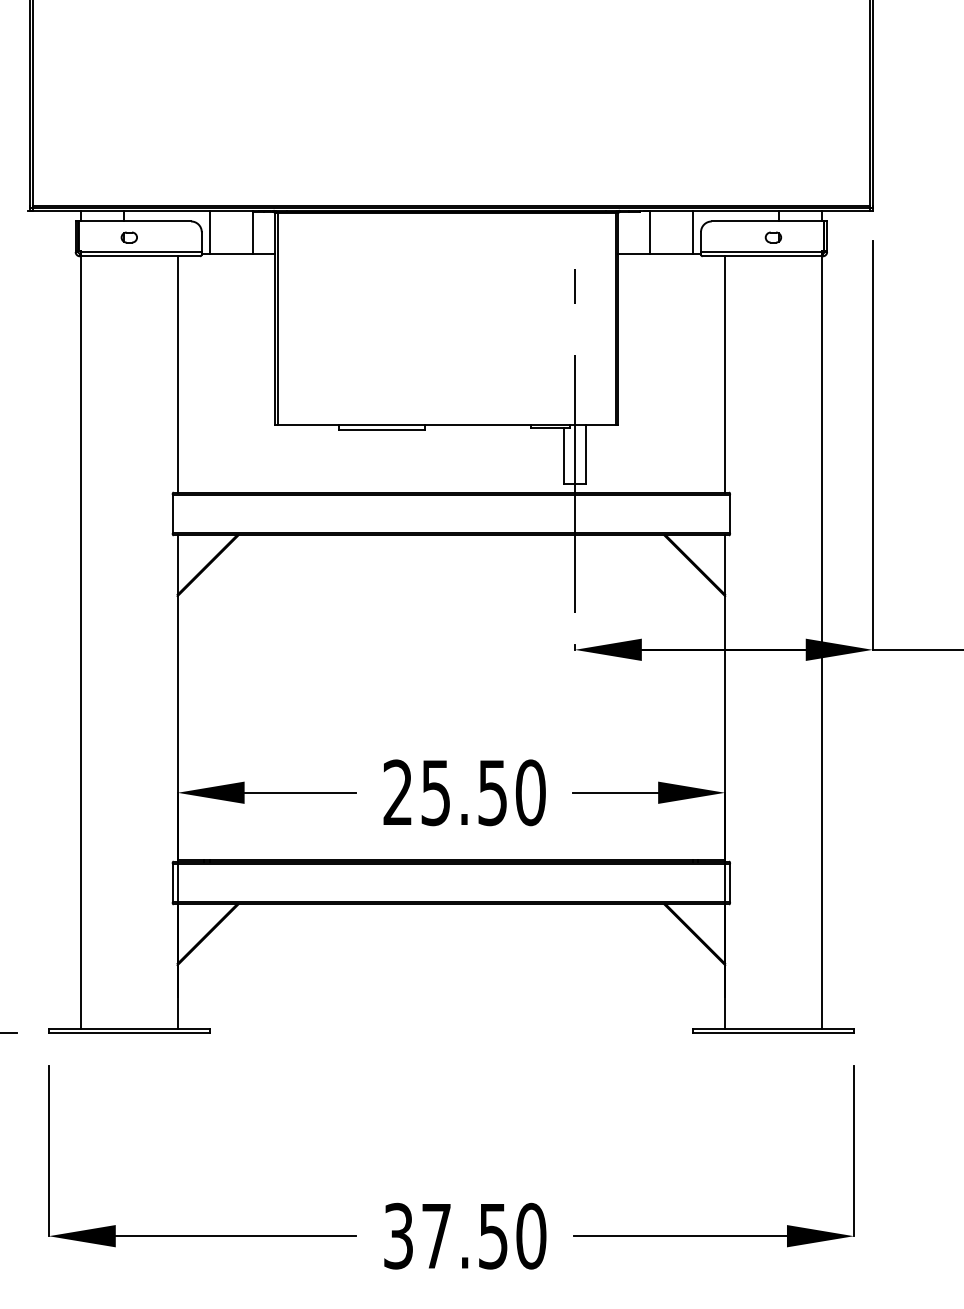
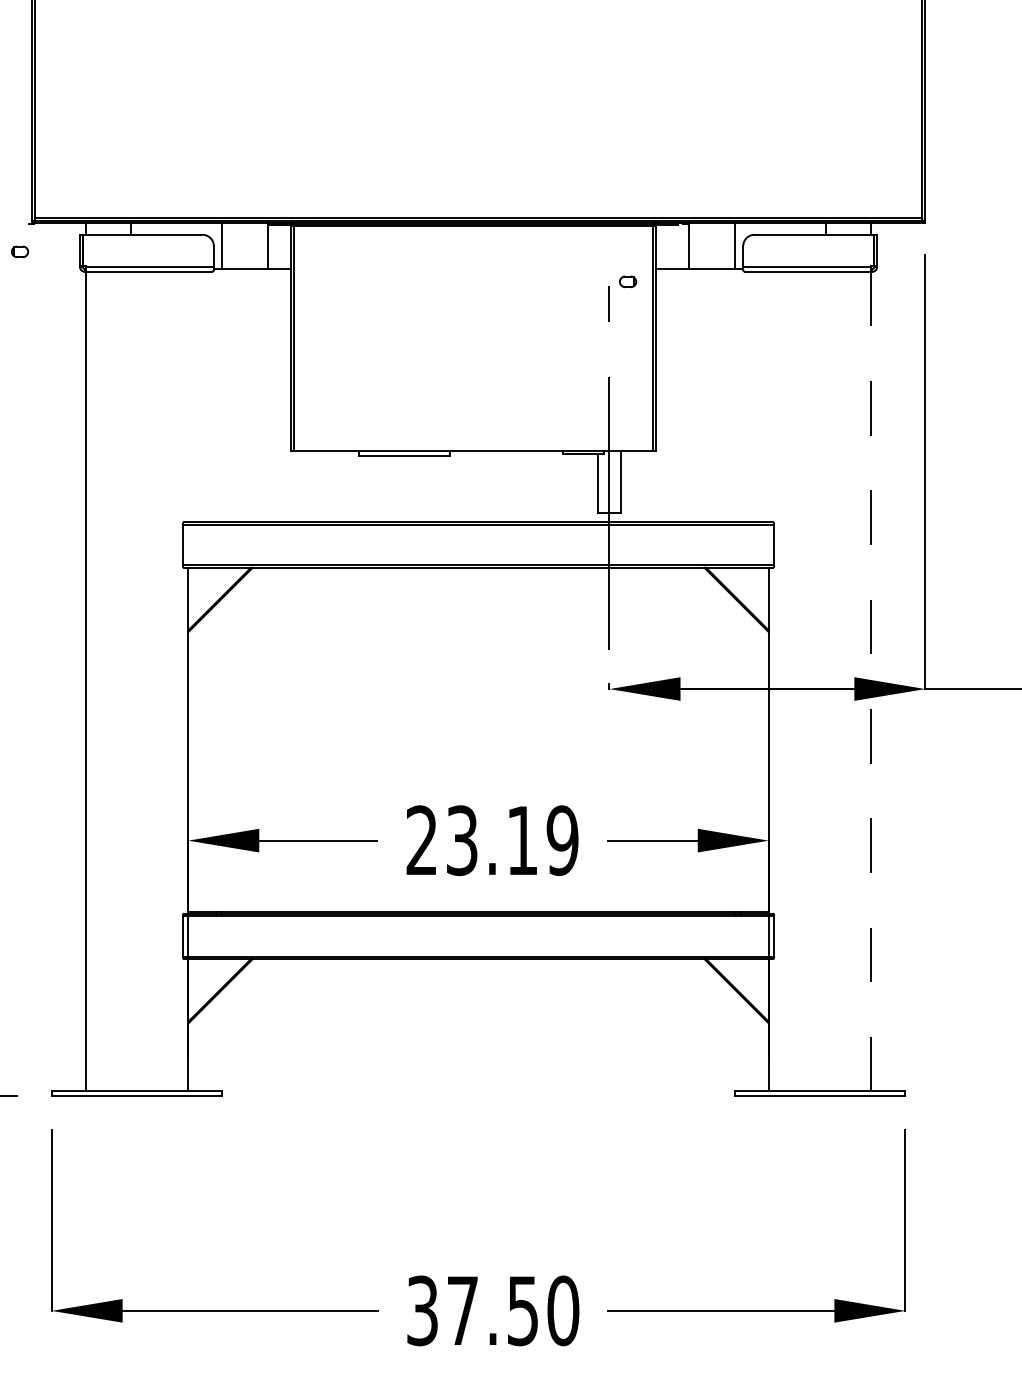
part: (129, 237) -> (20, 251), moved
part: (773, 237) -> (628, 281), moved
line: (177, 373) -> (188, 396), removed
line: (724, 373) -> (768, 396), removed
line: (821, 642) -> (871, 681), solid -> dashed
text: (483, 792) -> (512, 840), 25.50 -> 23.19

